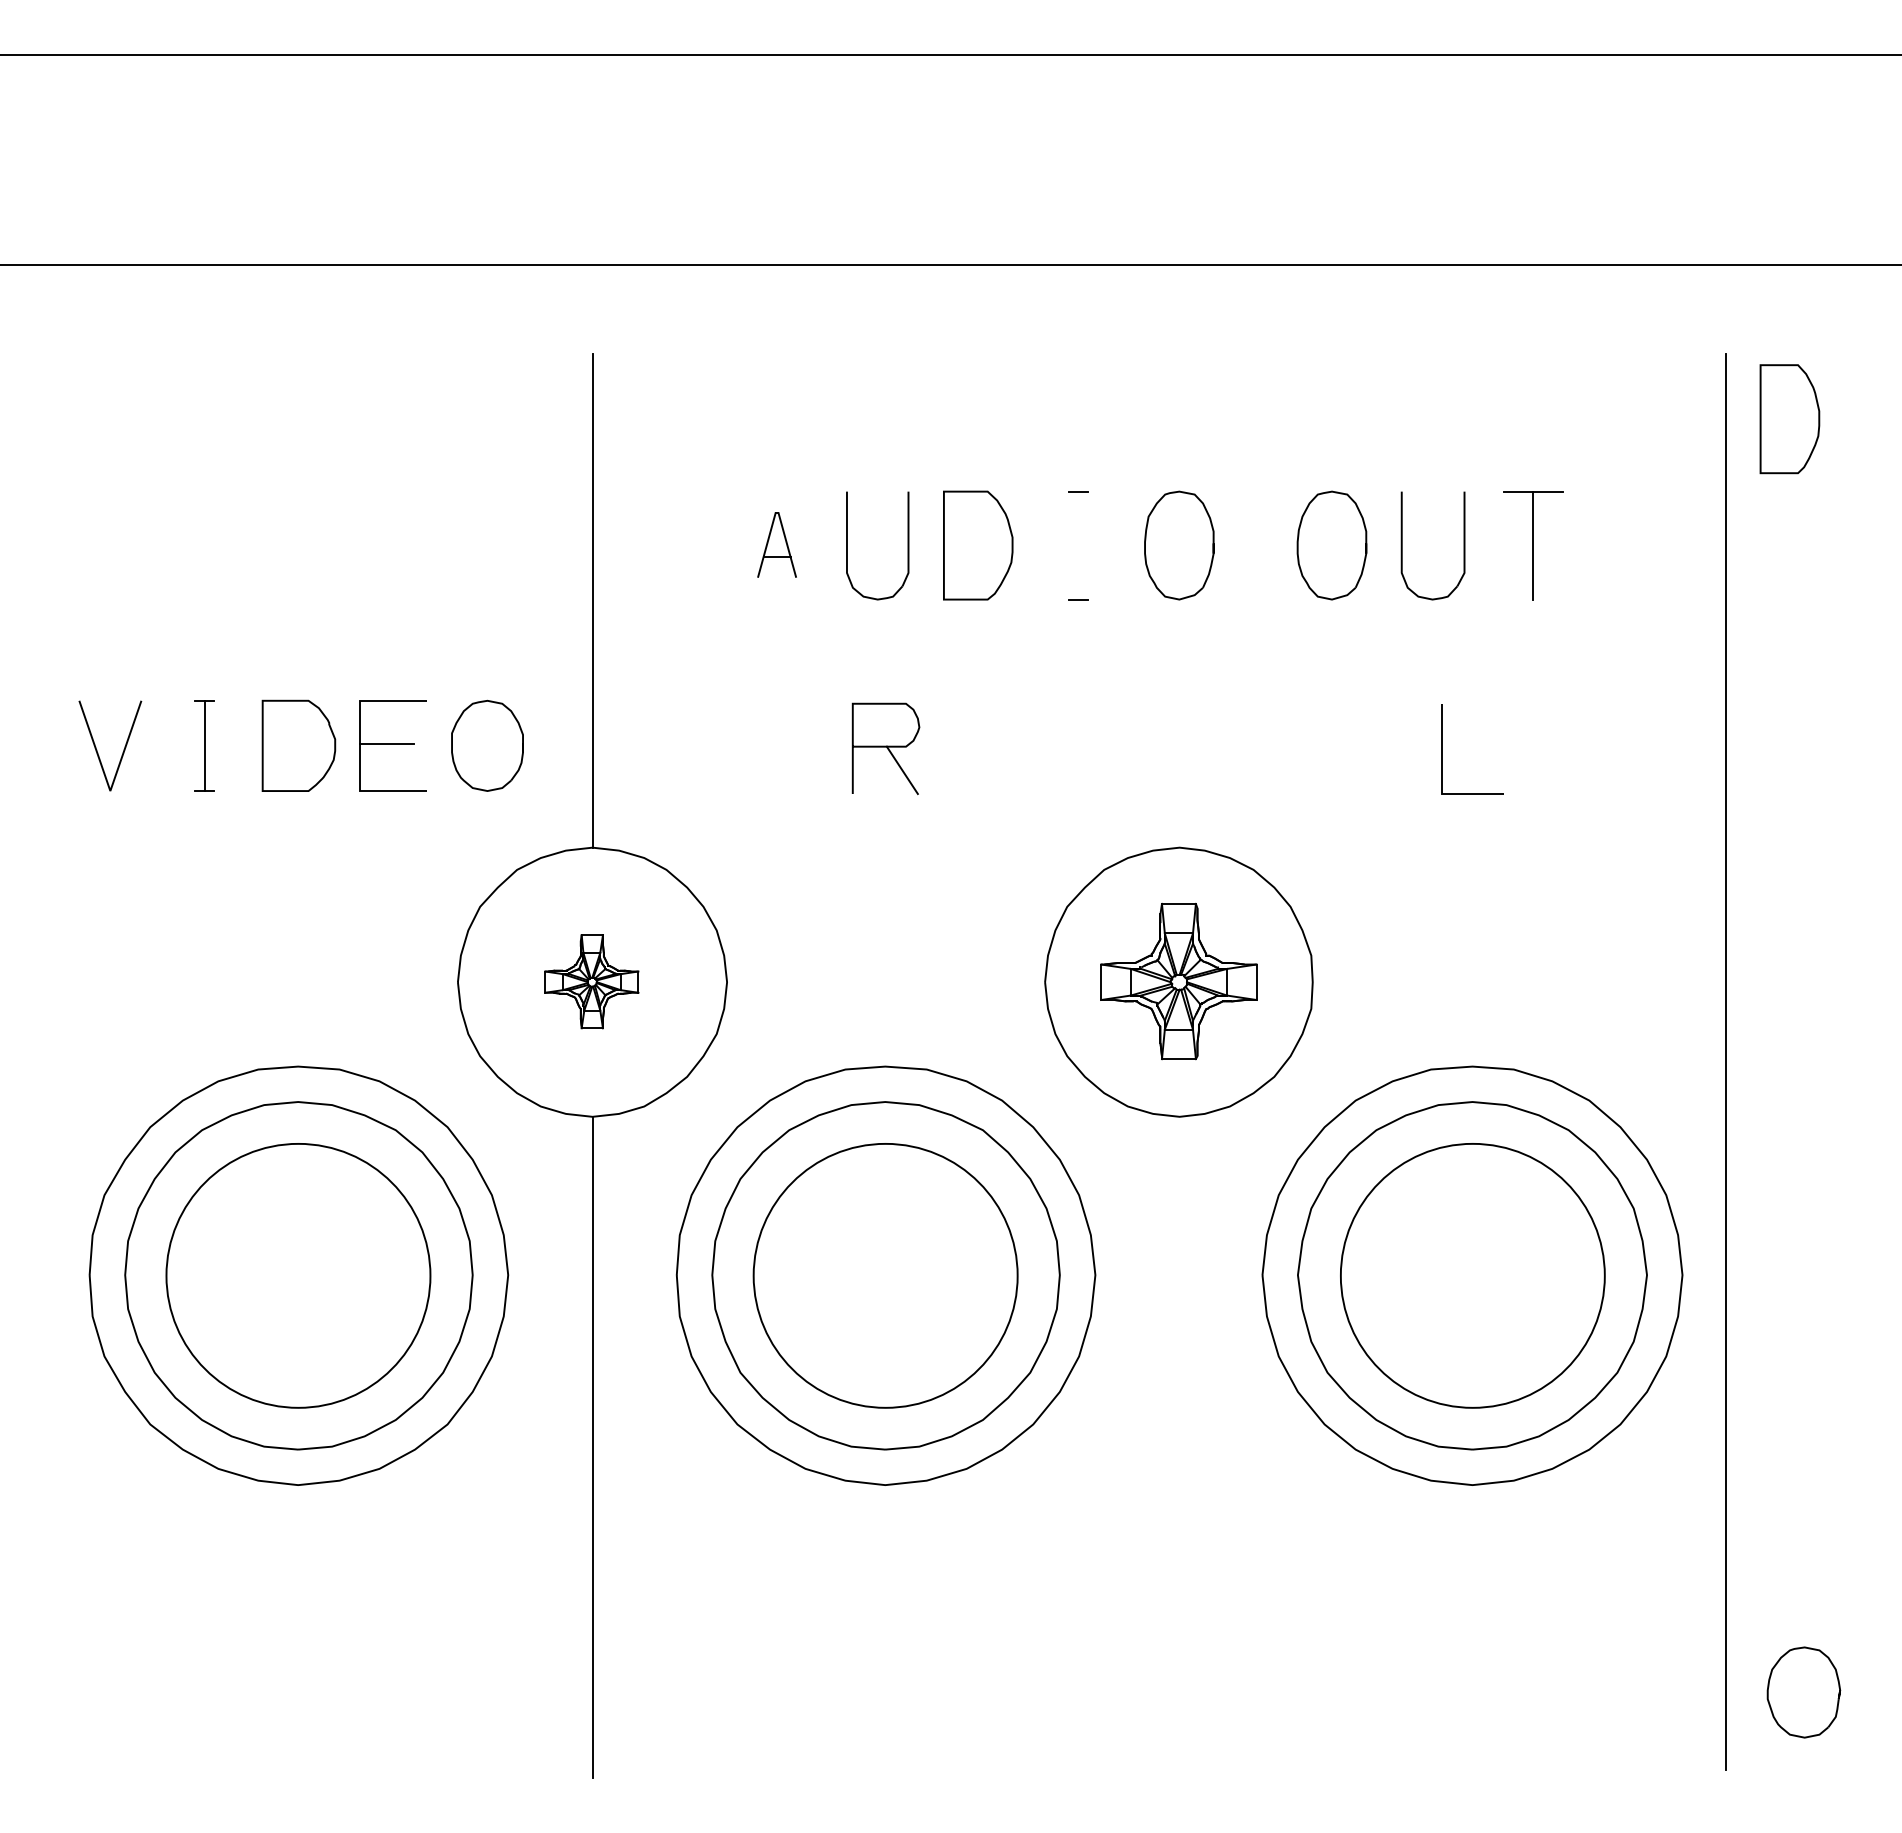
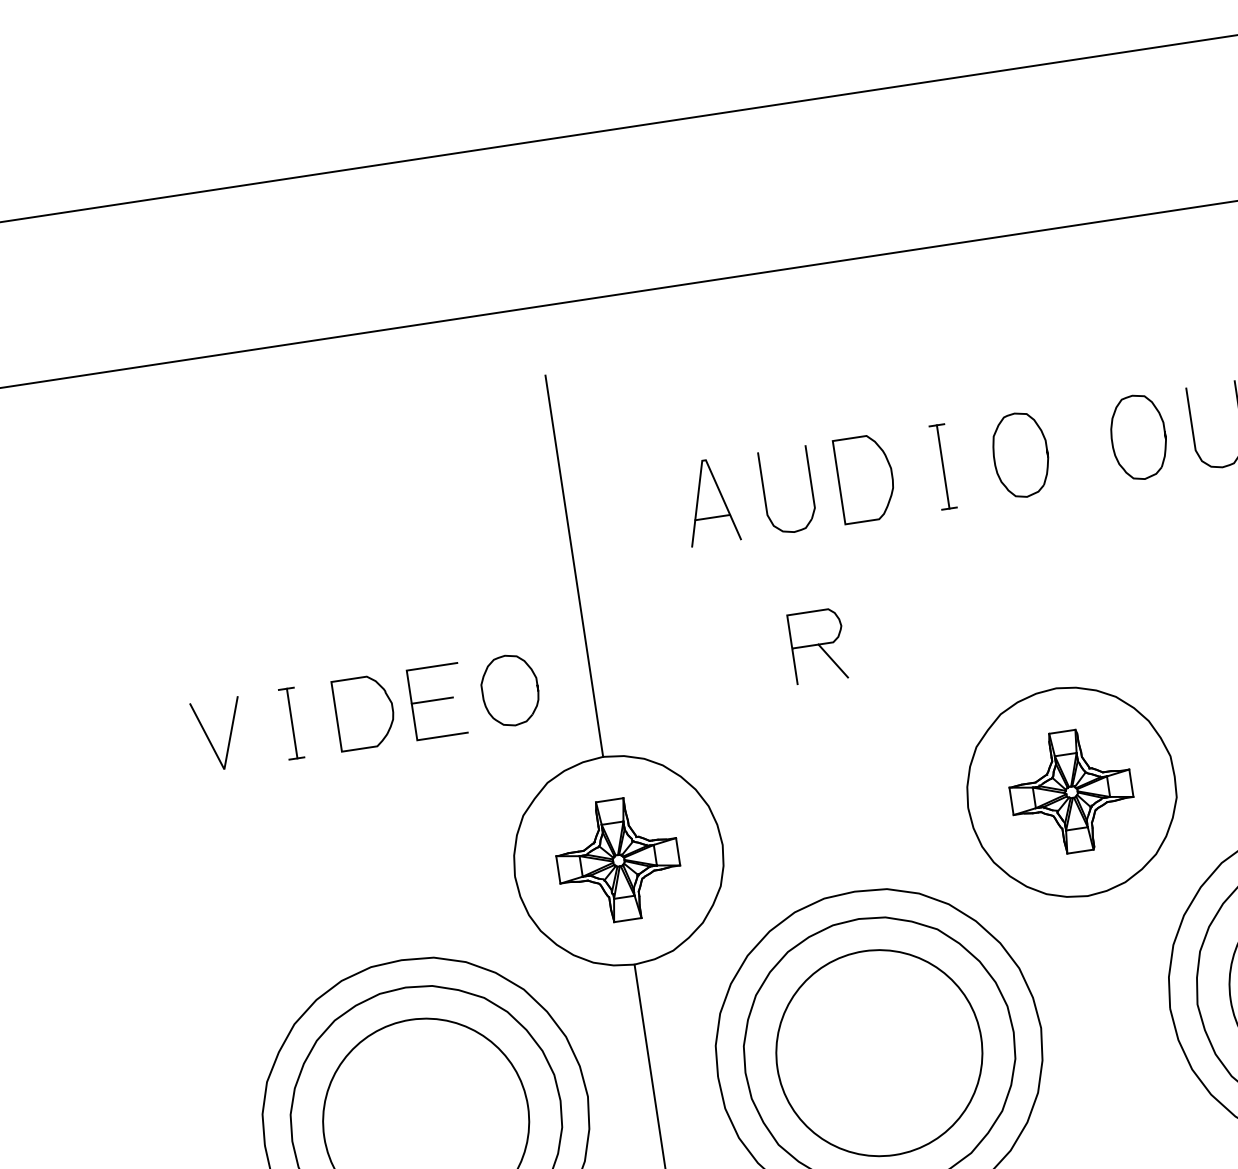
part: (776, 544) -> (709, 501), size x1.67
line: (1078, 545) -> (942, 466), added
part: (591, 981) -> (617, 860), size x1.67

